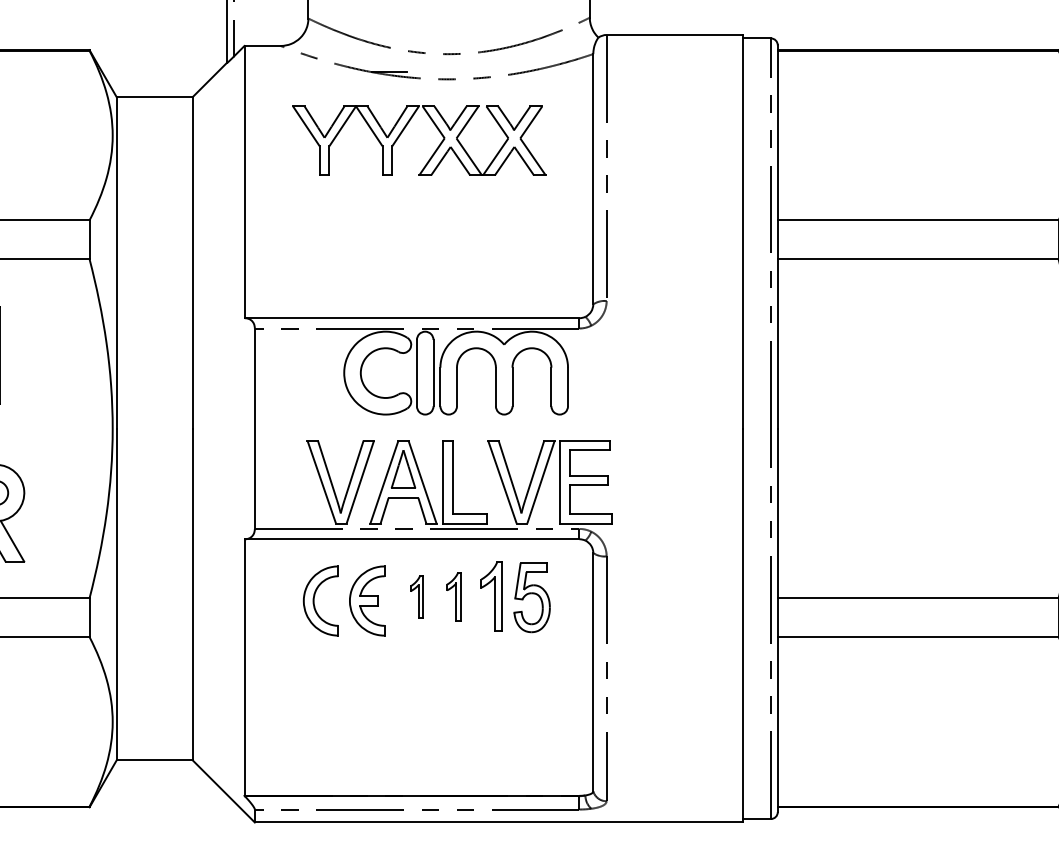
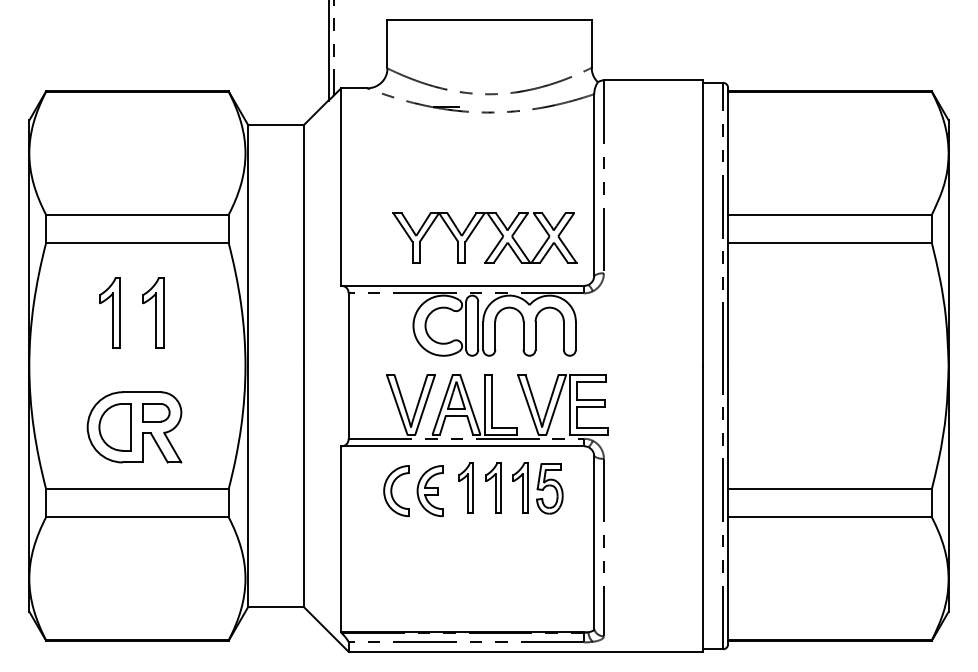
part: (404, 130) -> (474, 230), moved
part: (415, 596) -> (465, 487), size x1.67
part: (454, 596) -> (493, 487), size x1.43

